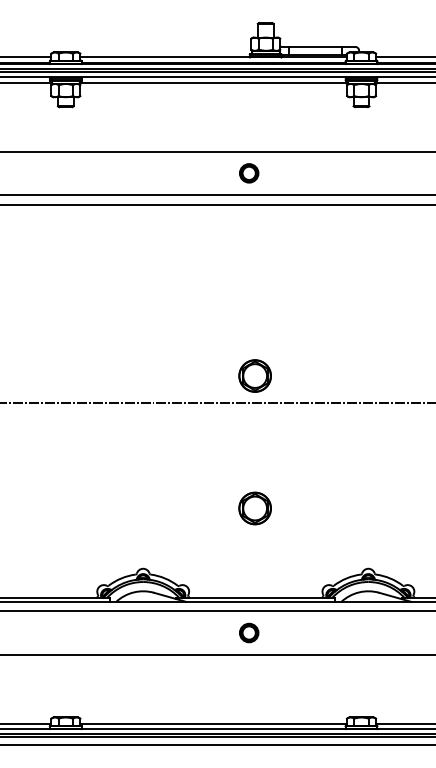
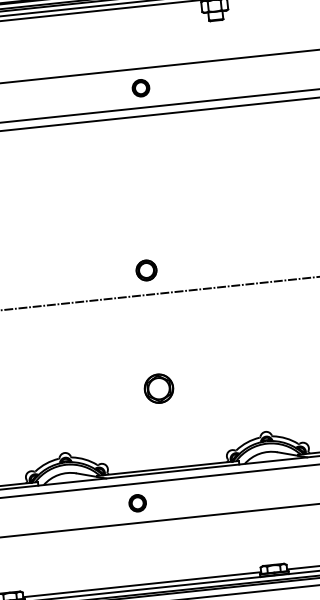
part: (249, 173) -> (141, 88), moved
part: (254, 375) -> (145, 270), size x0.7
part: (249, 632) -> (137, 502), moved

